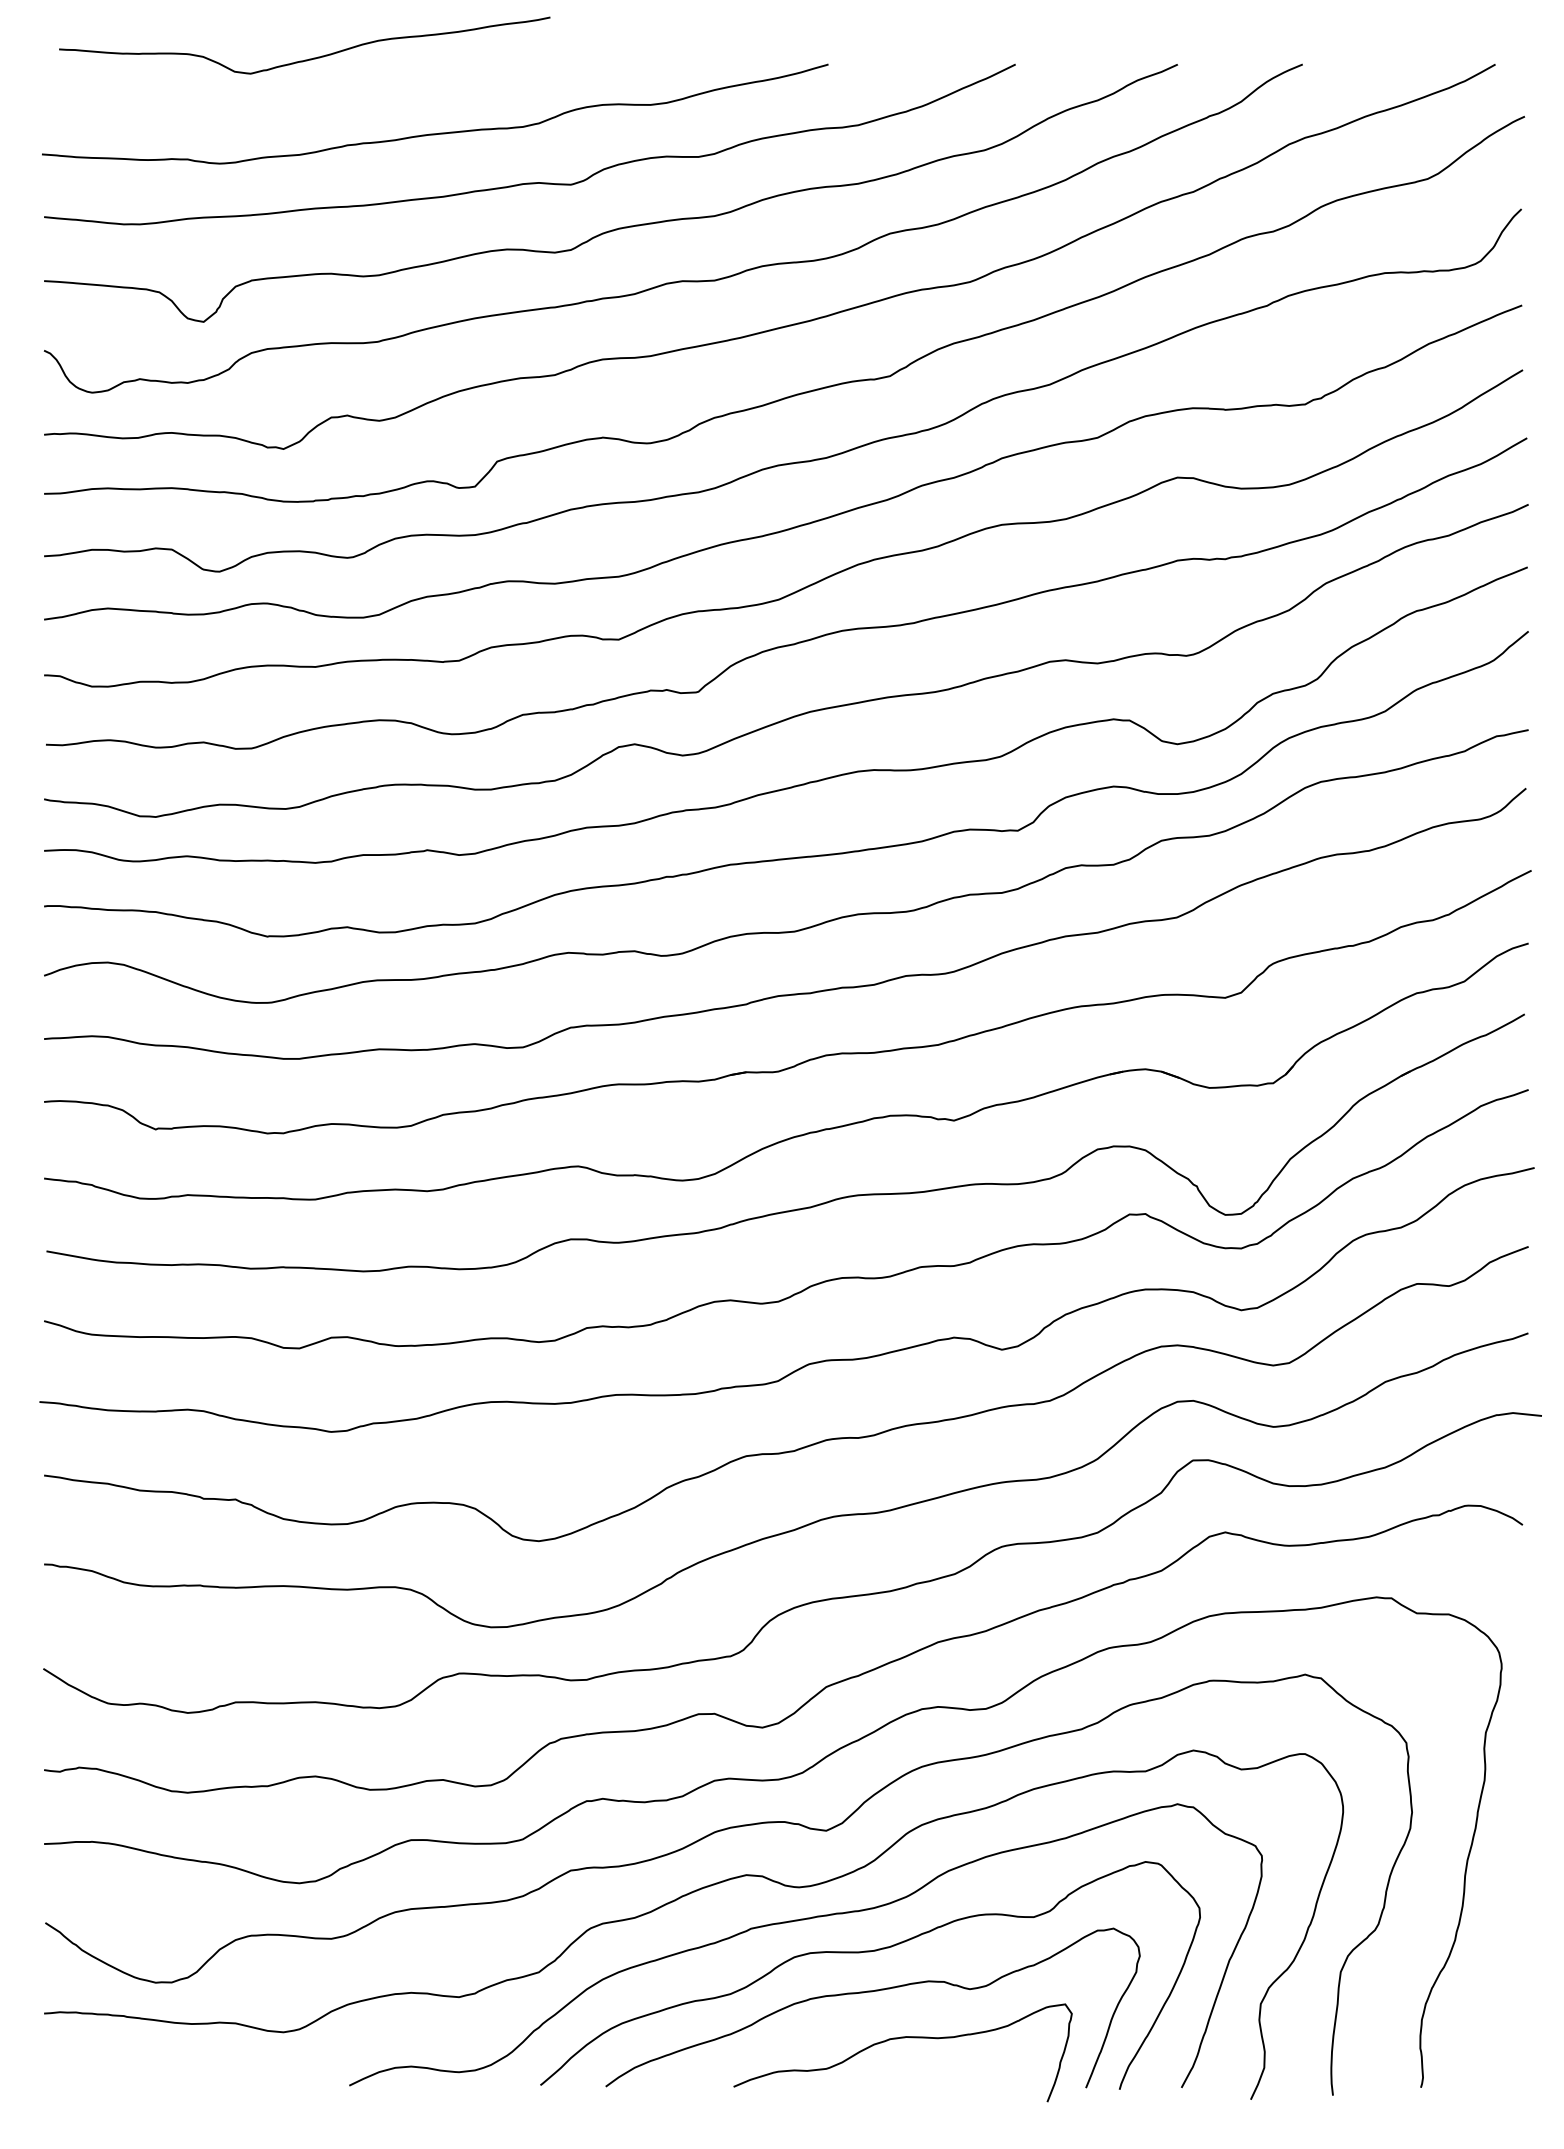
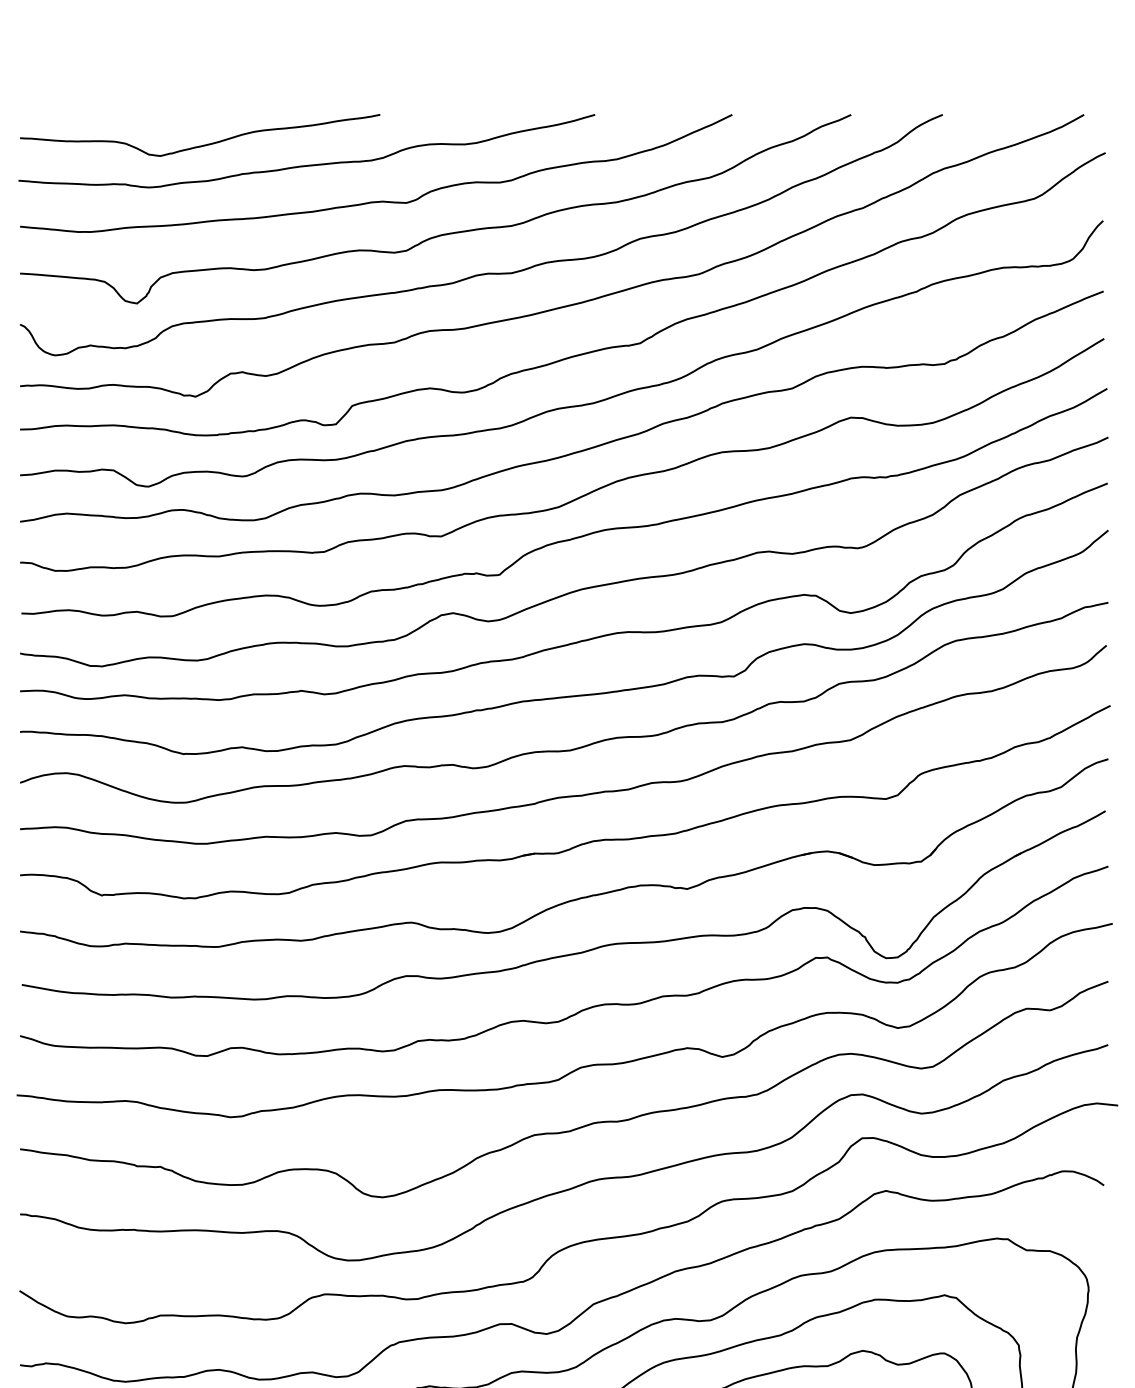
curve: (309, 58) -> (203, 144), moved

